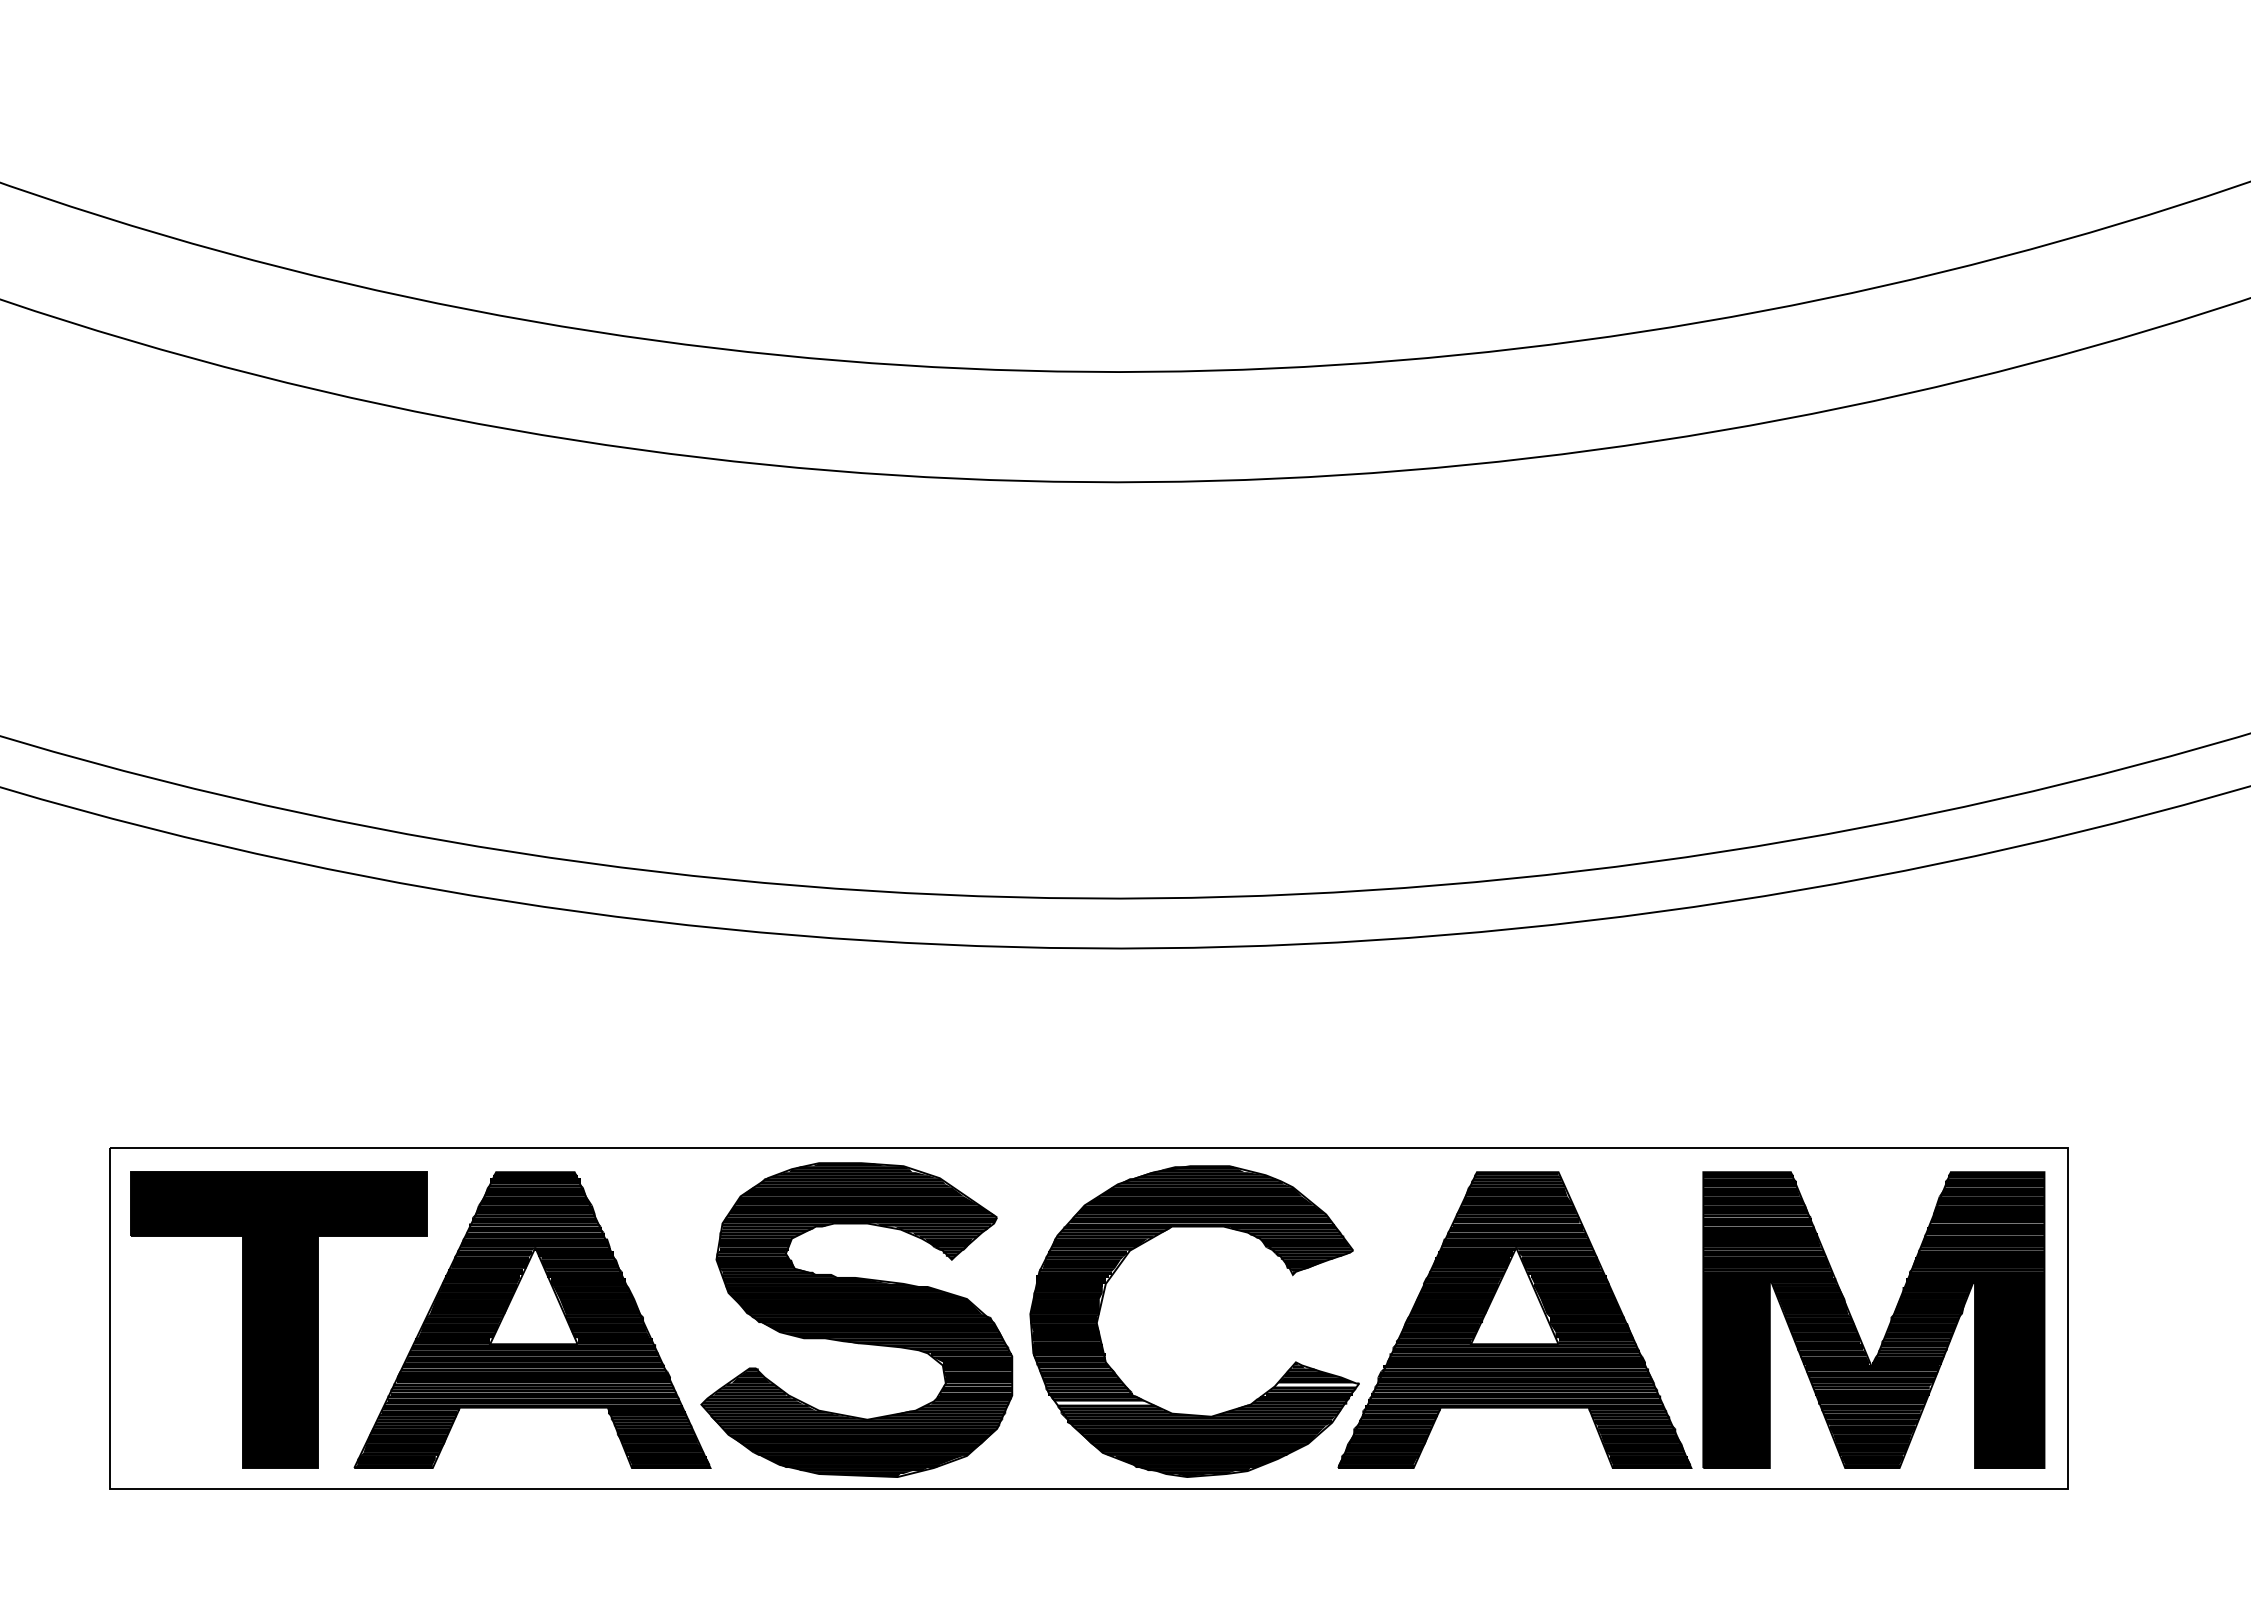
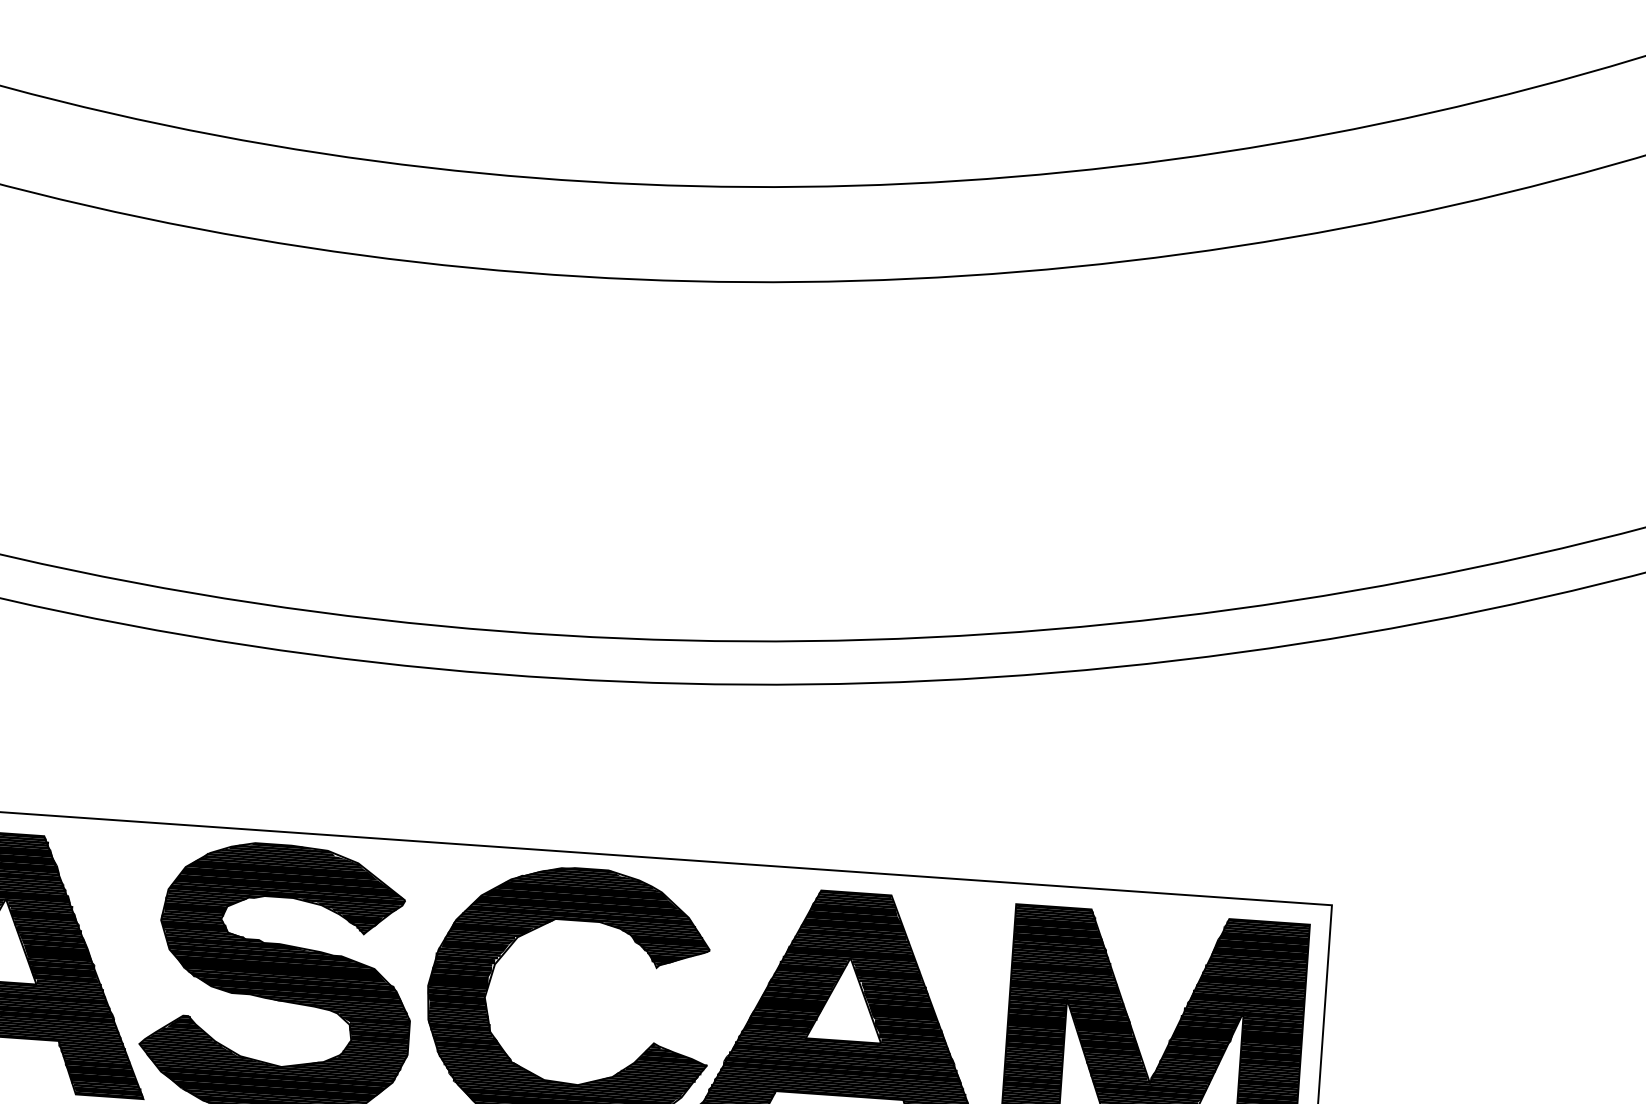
fill: (1316, 1384) -> (670, 1063), added
fill: (1102, 1402) -> (484, 1066), added

